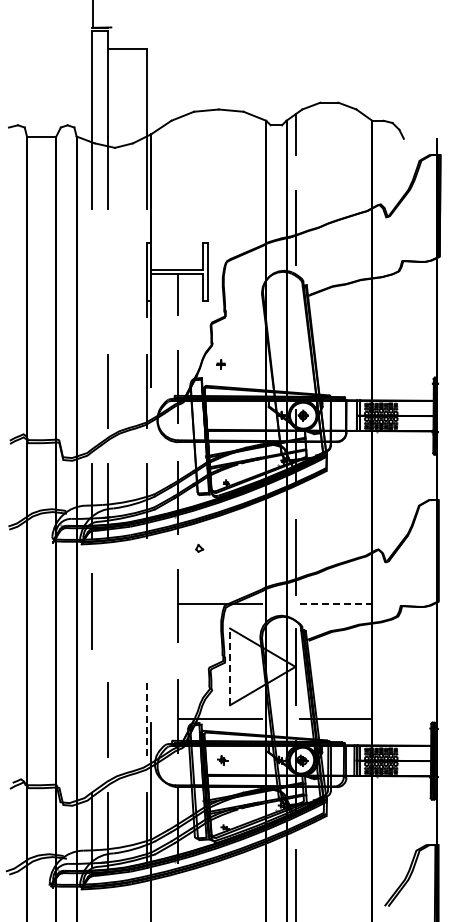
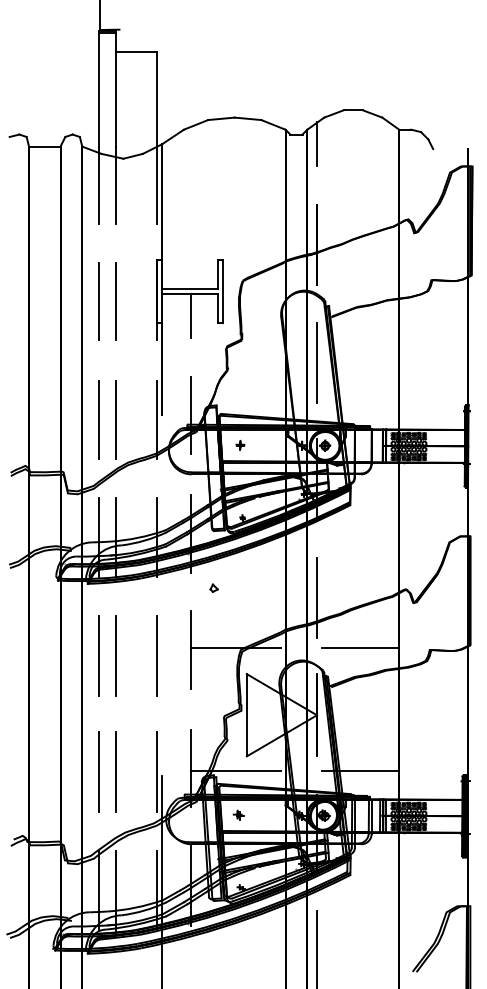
line: (92, 280) -> (99, 300), added
line: (108, 280) -> (116, 300), added
line: (295, 338) -> (316, 363), added
part: (220, 364) -> (239, 445), moved
line: (92, 391) -> (99, 419), added
line: (336, 603) -> (360, 647), dashed -> solid
line: (108, 611) -> (116, 655), added
line: (146, 611) -> (157, 655), added
line: (230, 666) -> (247, 714), dashed -> solid
line: (92, 719) -> (99, 771), added
line: (146, 720) -> (157, 772), dashed -> solid

